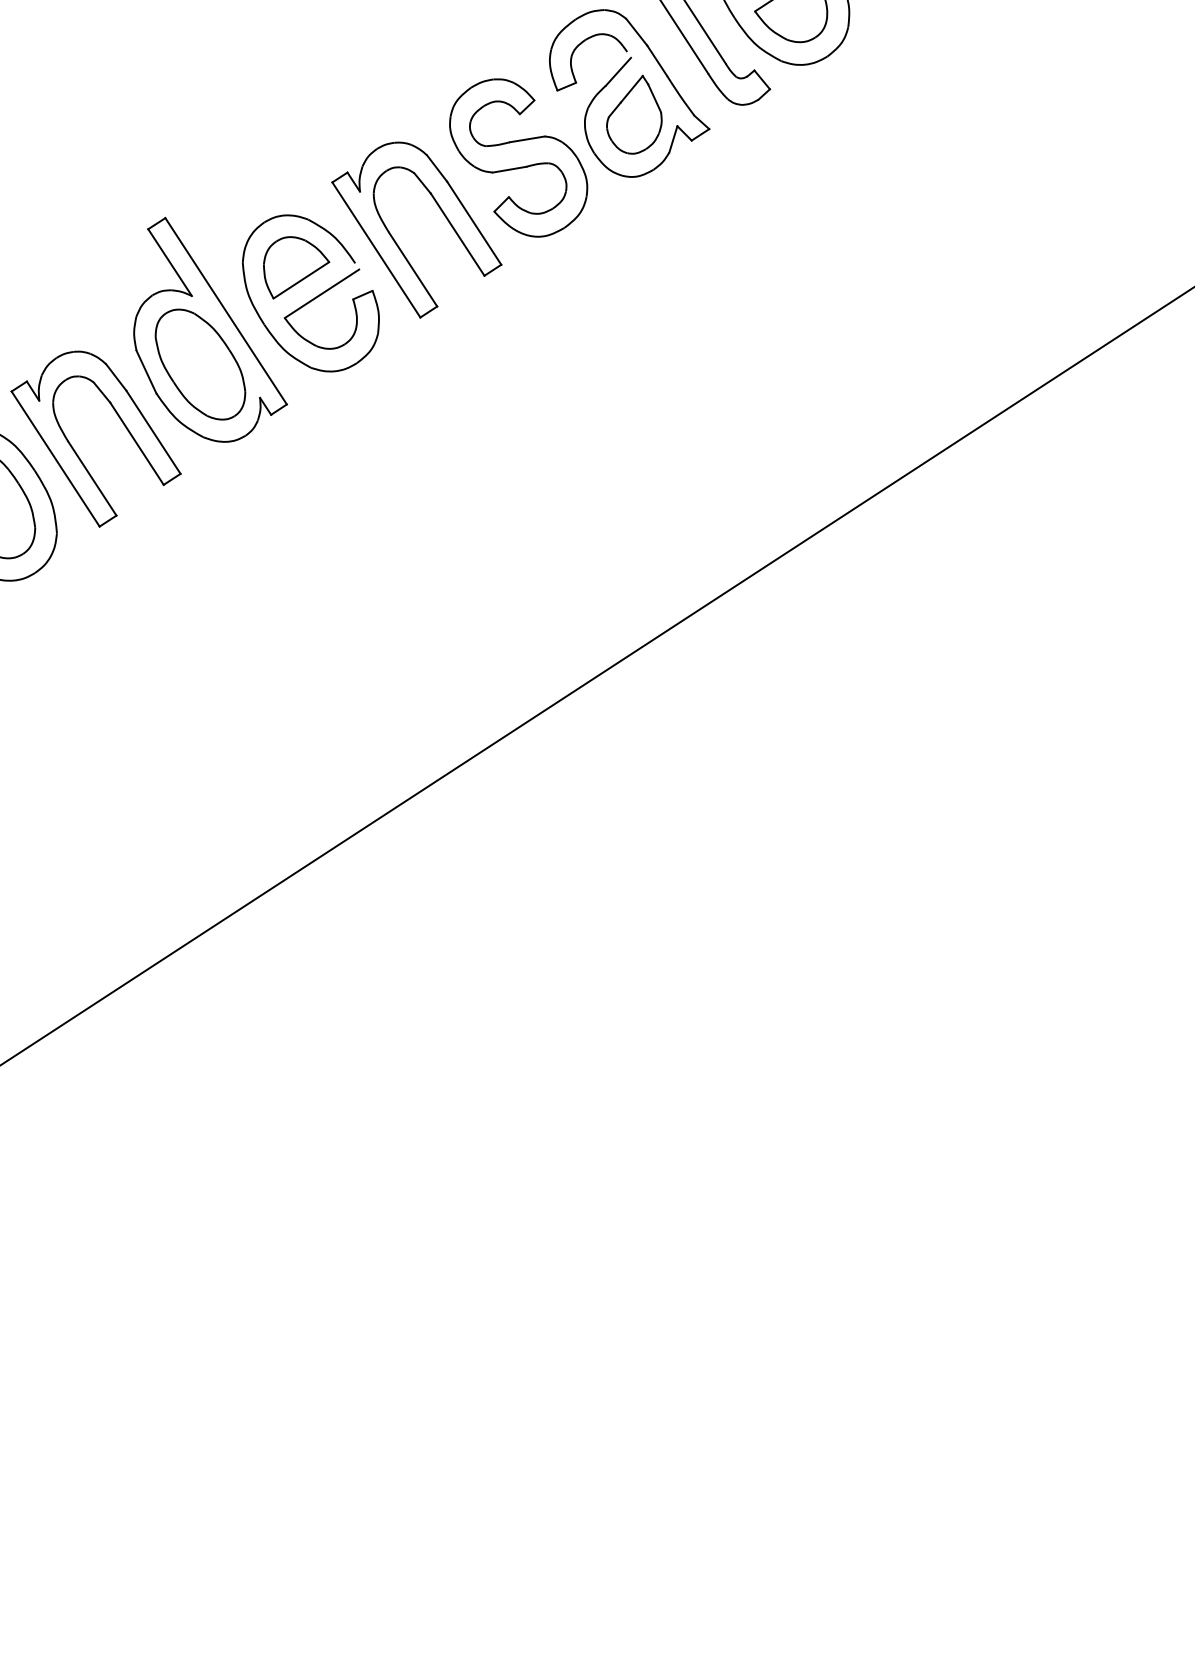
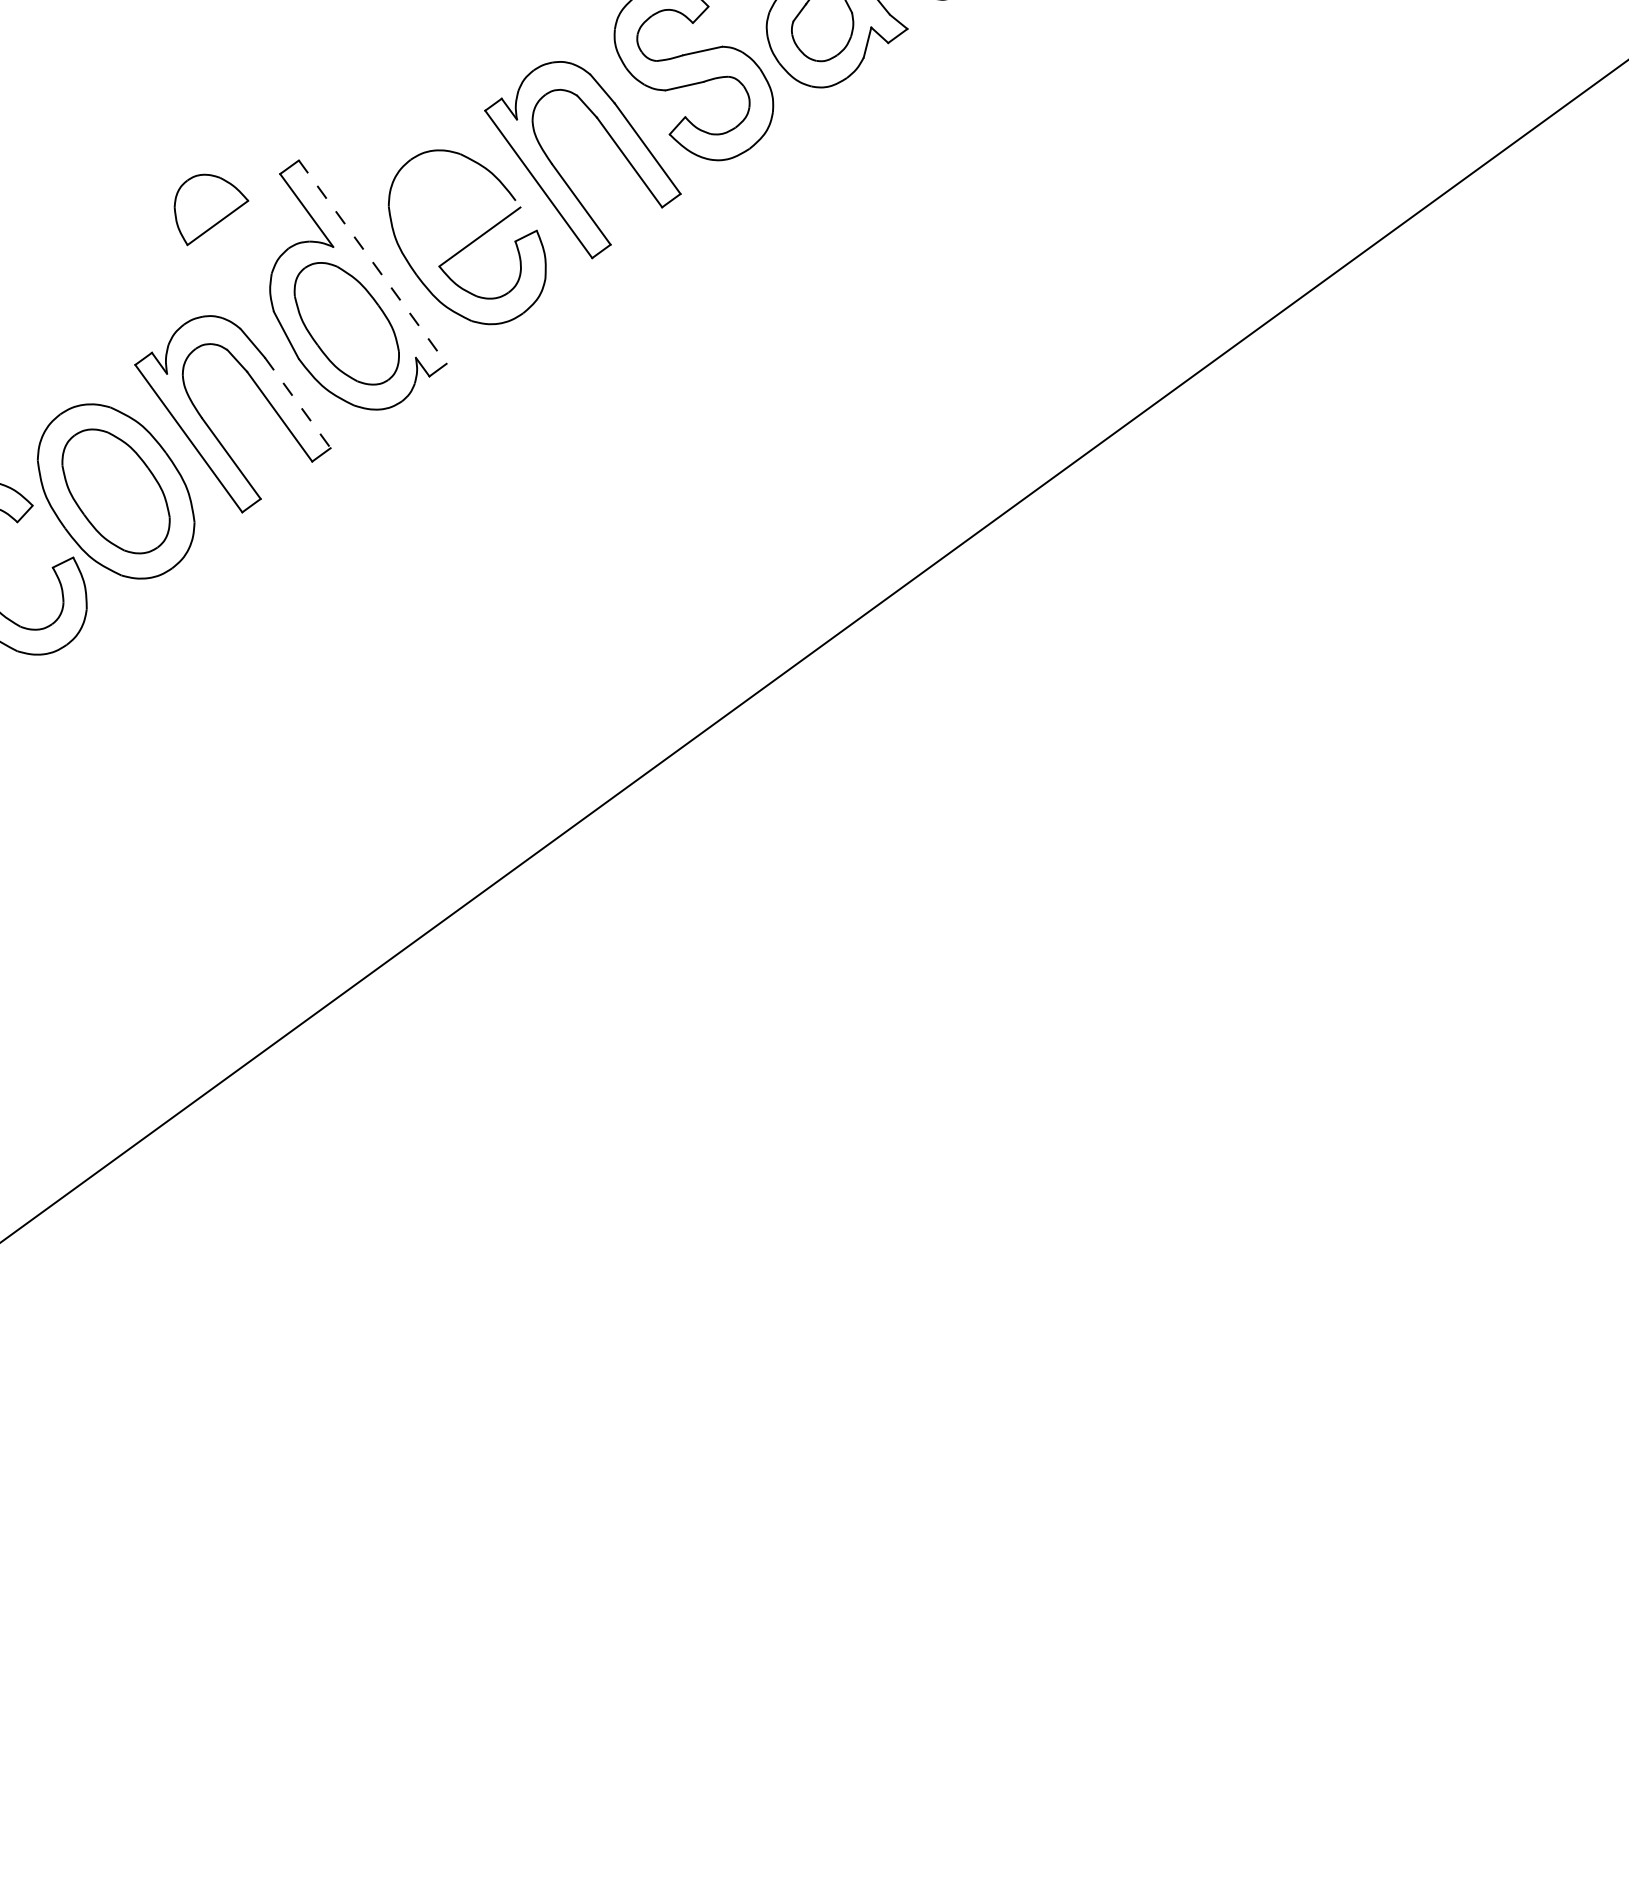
part: (296, 268) -> (211, 209), moved
line: (225, 311) -> (372, 262), solid -> dashed
line: (154, 432) -> (298, 403), solid -> dashed

